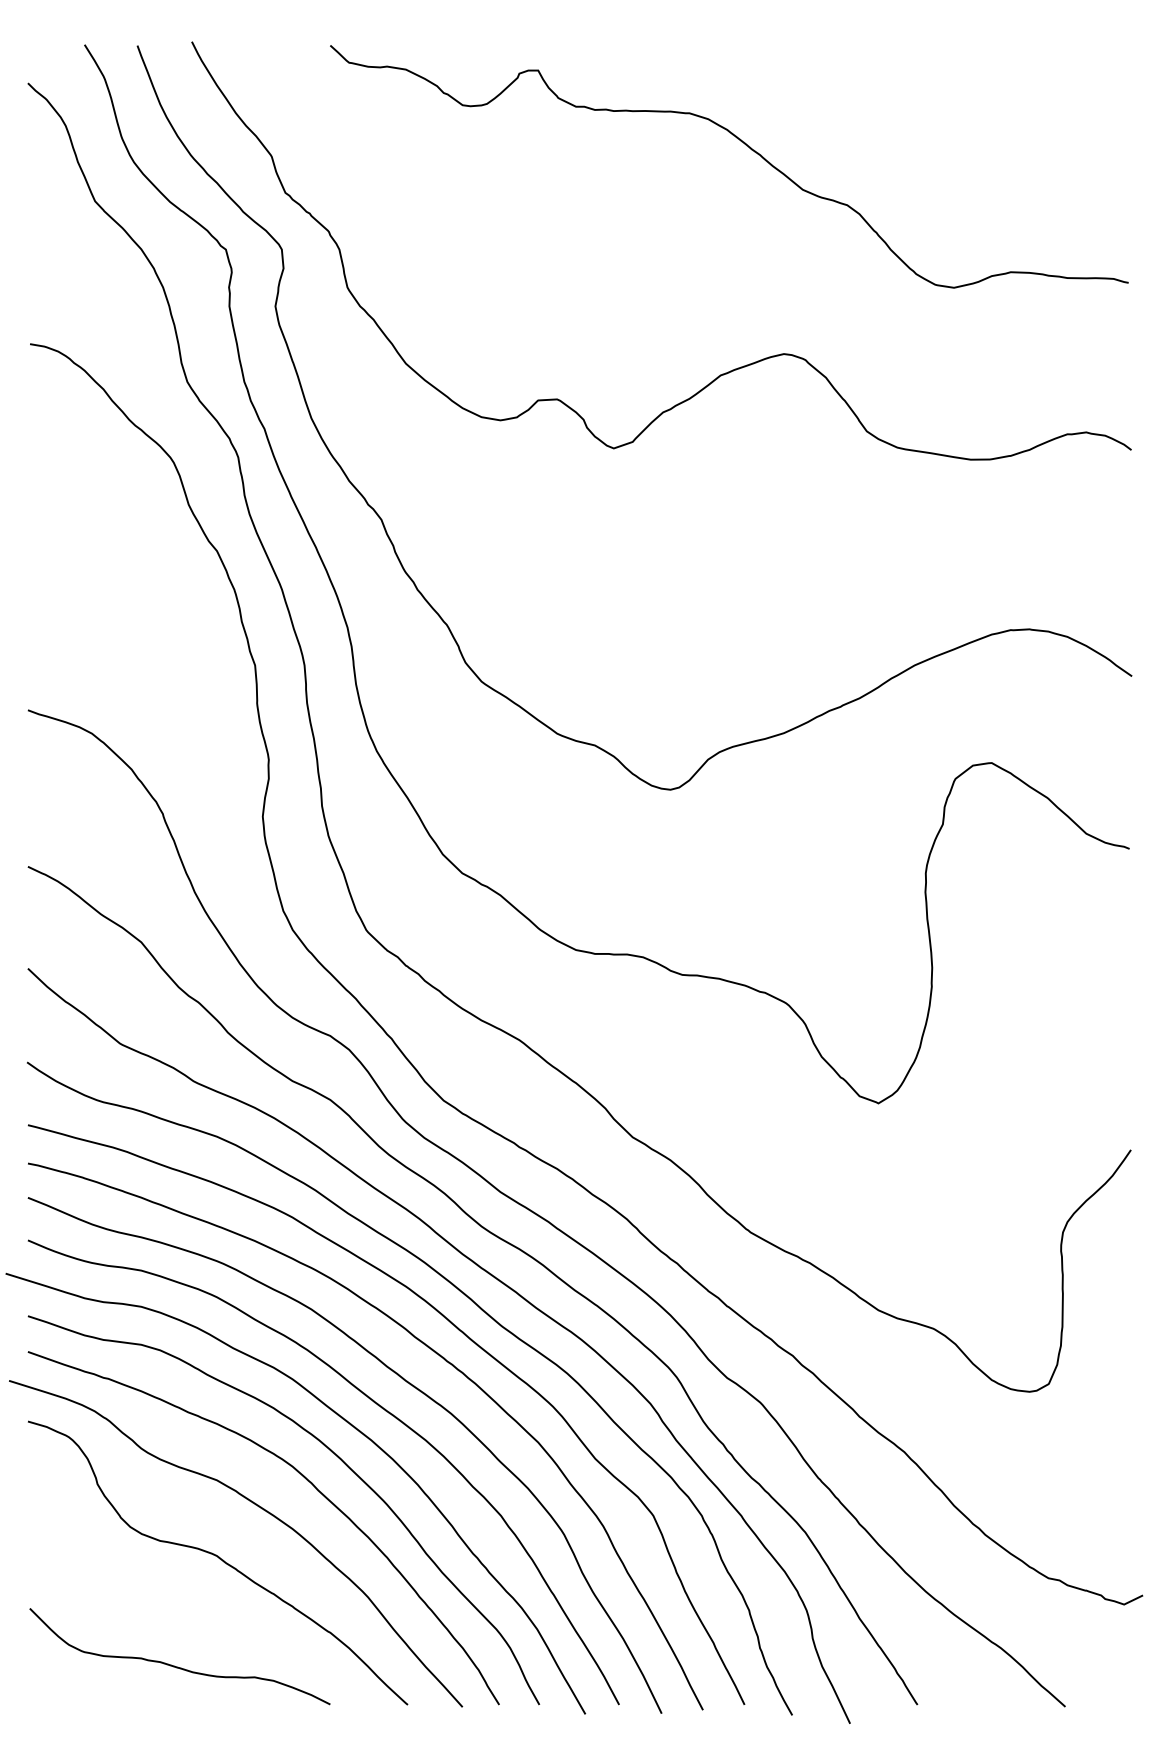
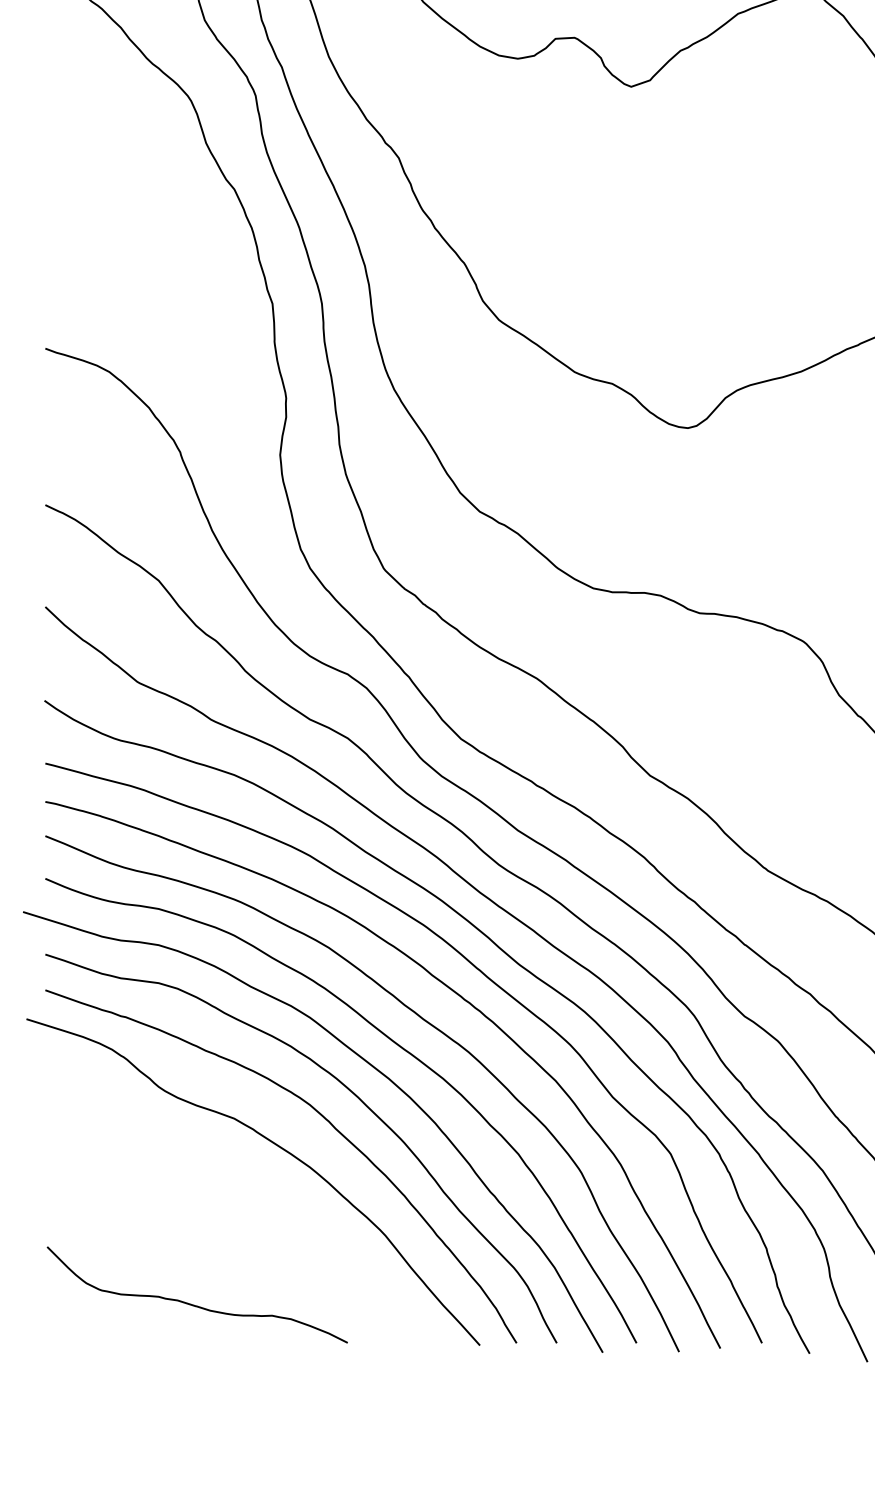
curve: (219, 1559) -> (236, 1197), removed

